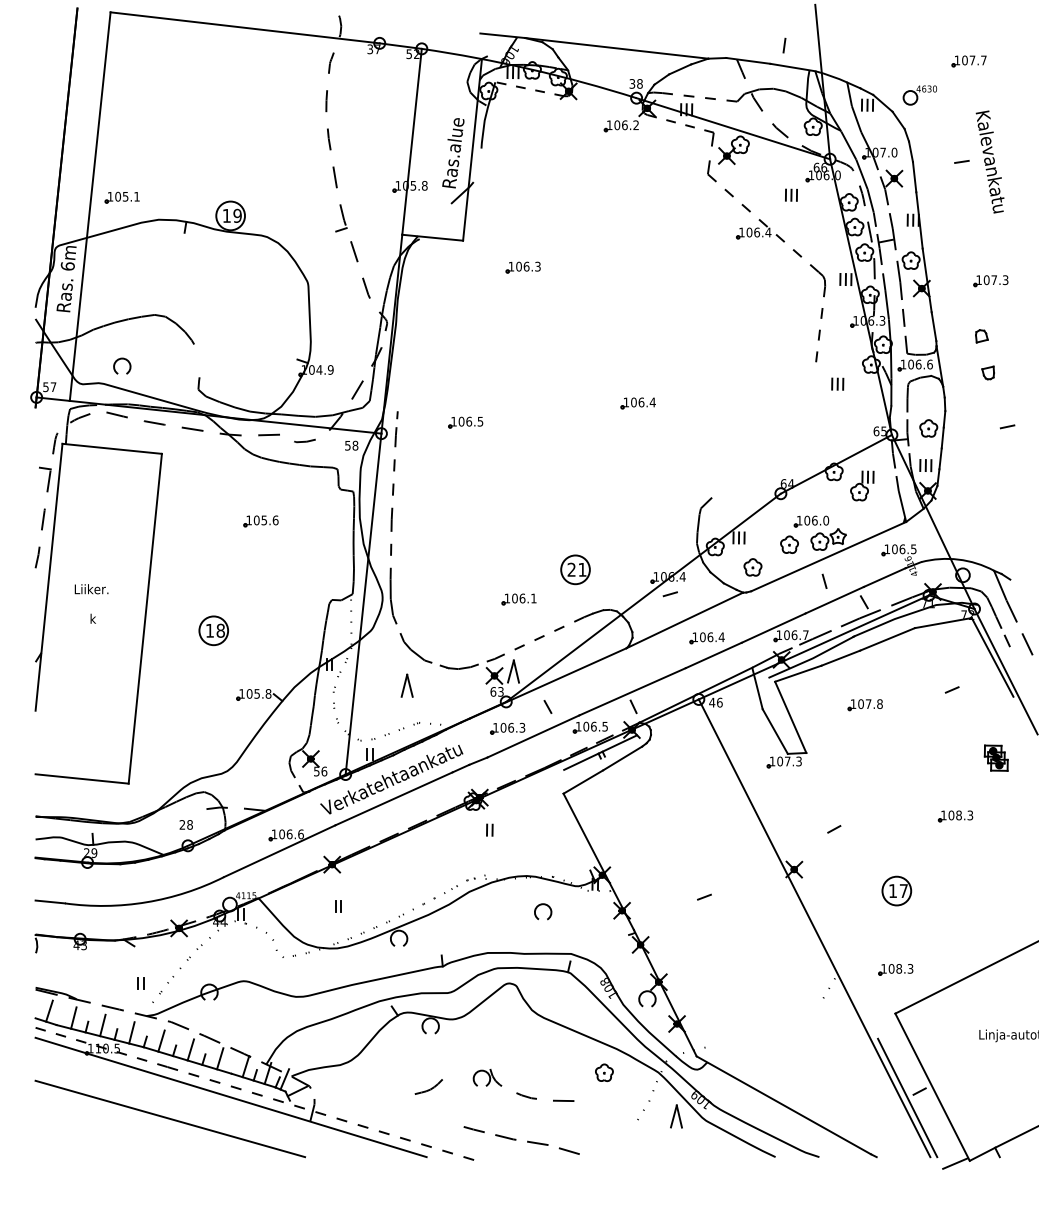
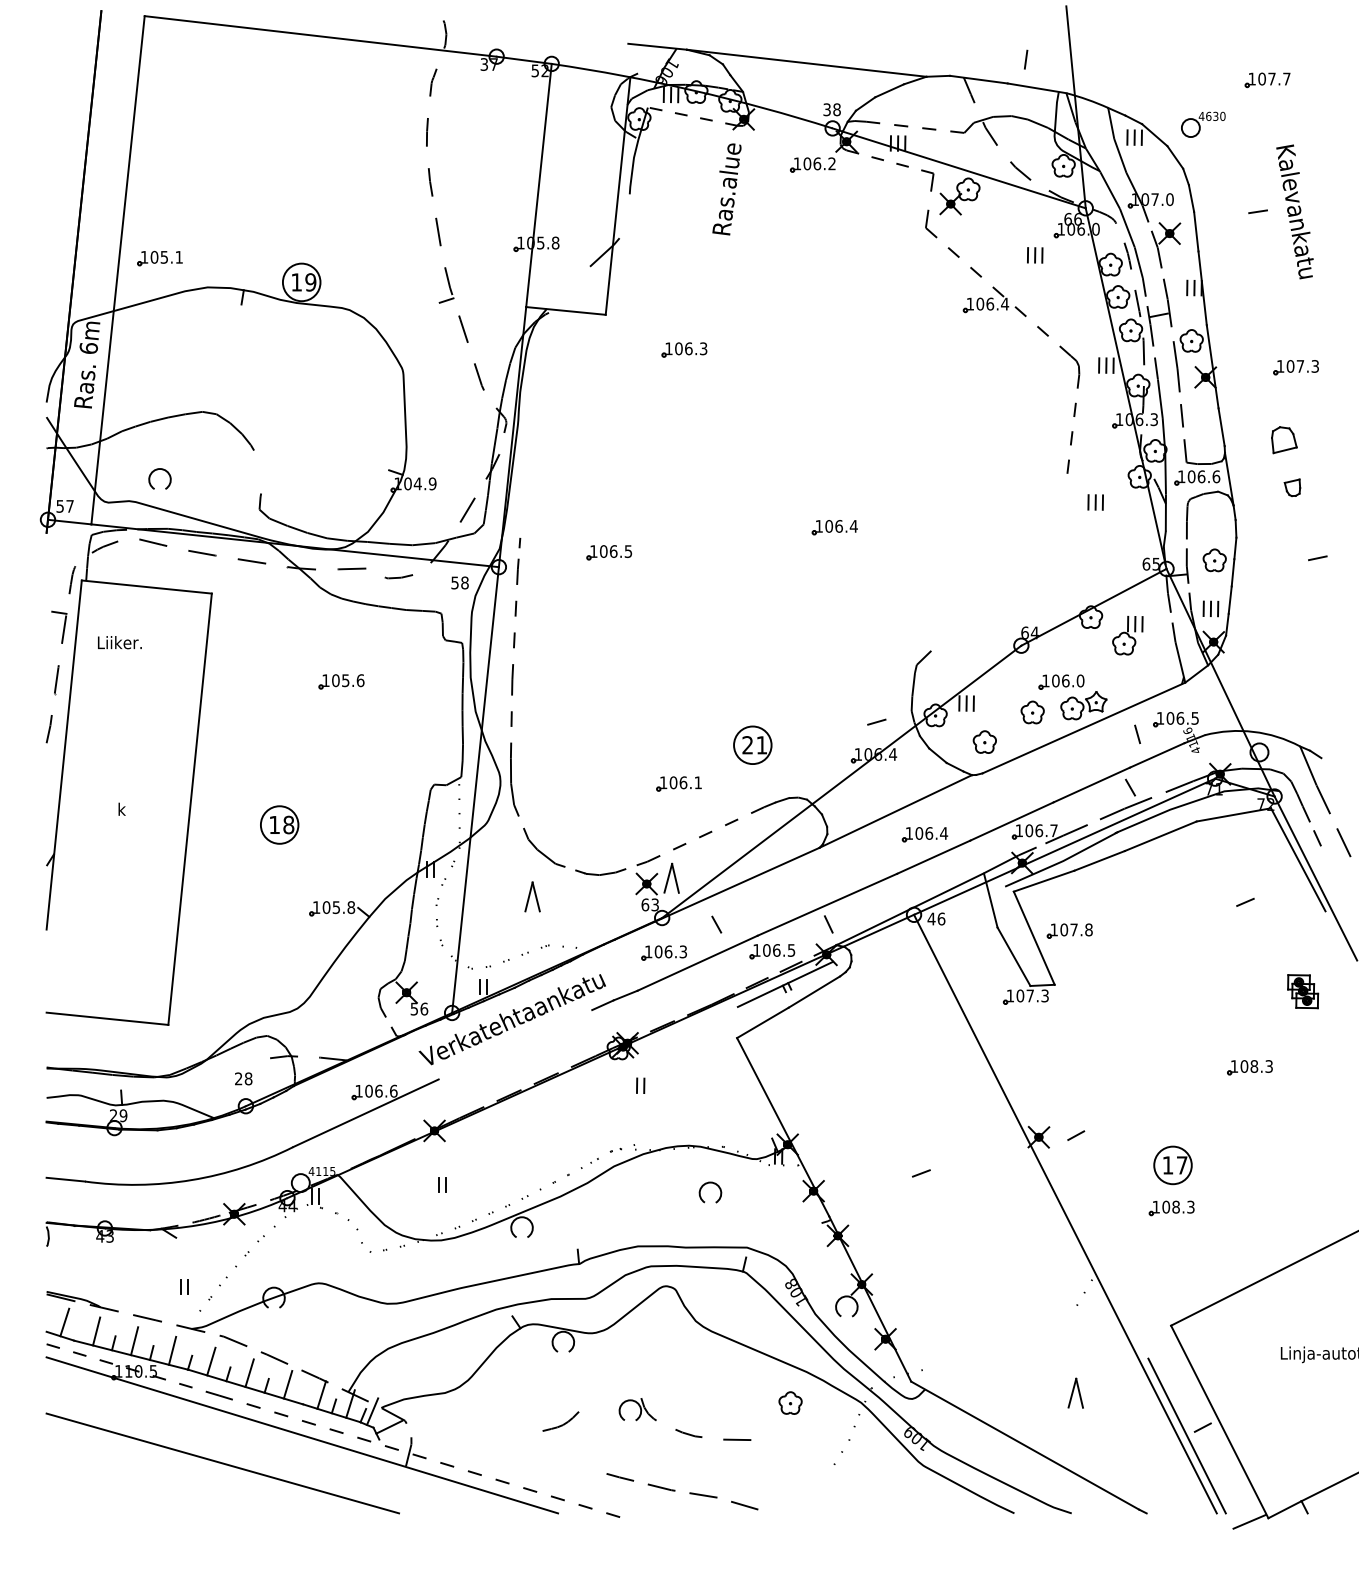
text: (452, 153) -> (726, 189), moved
part: (981, 336) -> (1283, 439), size x1.6
line: (824, 581) -> (1137, 734), moved
text: (91, 589) -> (119, 642), moved
line: (670, 593) -> (876, 721), moved
part: (865, 704) -> (1069, 930), moved
line: (394, 798) -> (515, 1044), removed
line: (834, 829) -> (1076, 1135), moved
part: (895, 969) -> (1171, 1208), moved
part: (676, 1115) -> (1075, 1392), moved

